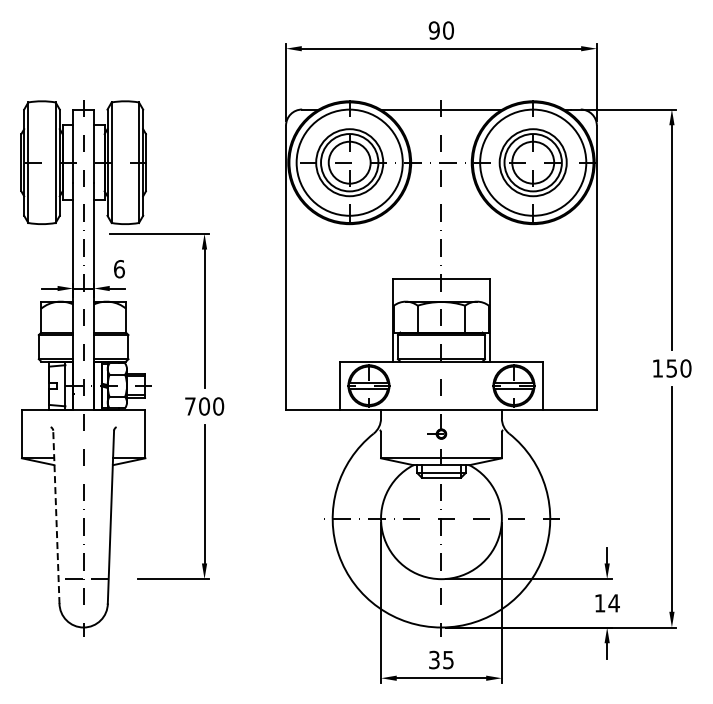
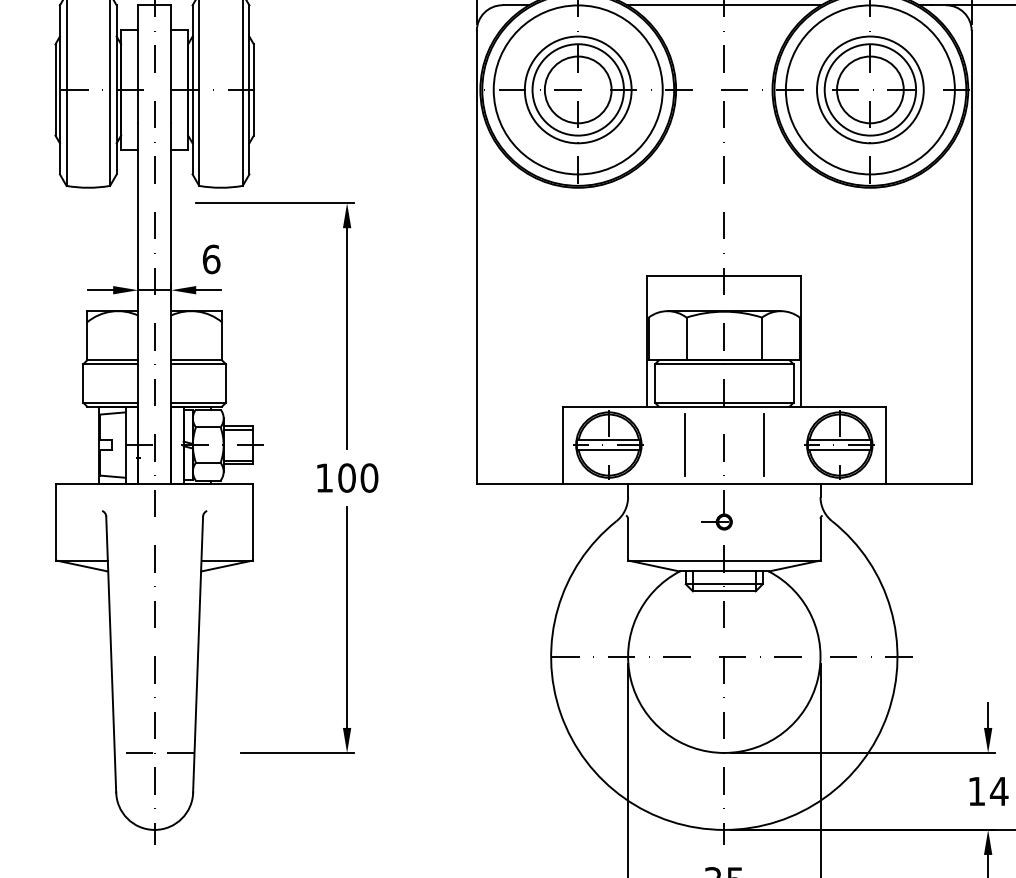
line: (416, 385) -> (684, 444), added
line: (466, 385) -> (764, 444), added
text: (190, 406) -> (324, 478), 700 -> 100
line: (56, 517) -> (111, 654), dashed -> solid

